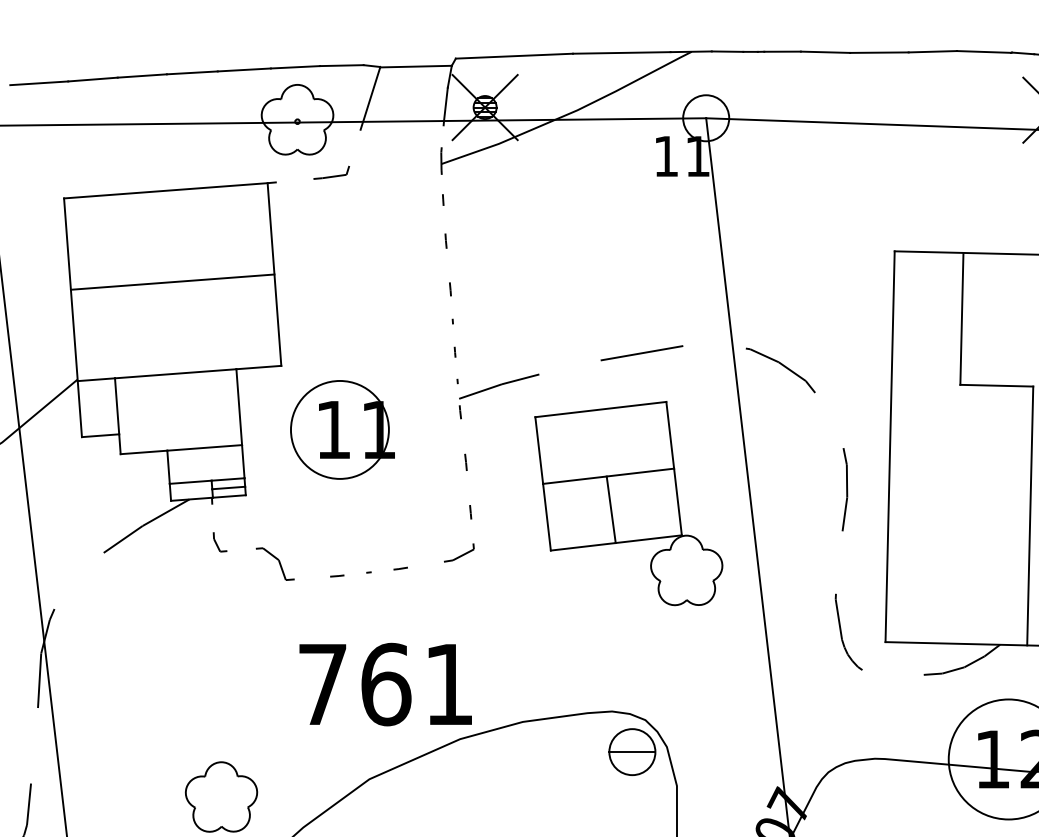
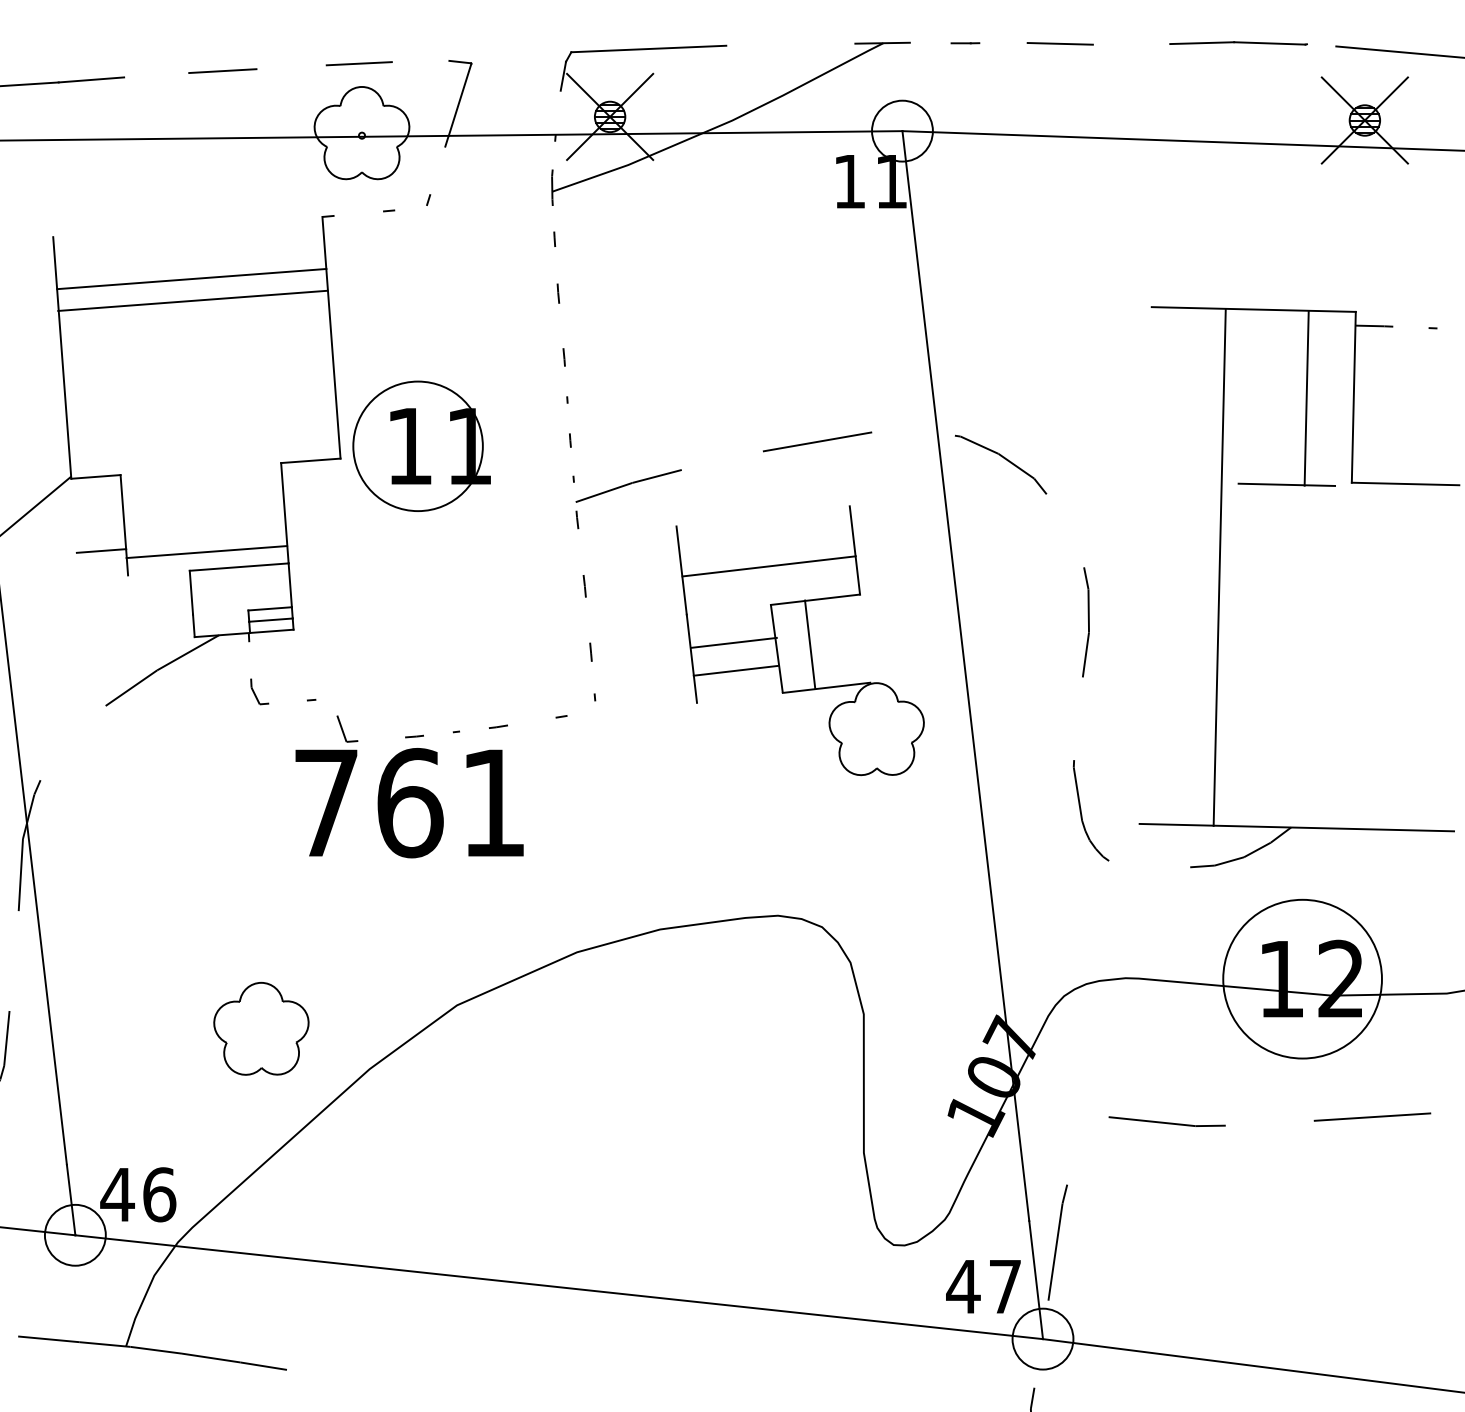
line: (727, 51) -> (930, 42), removed
line: (621, 52) -> (790, 44), removed
line: (782, 52) -> (1003, 43), removed
line: (879, 52) -> (1131, 44), removed
line: (1023, 53) -> (1321, 45), removed
line: (341, 65) -> (420, 61), removed
line: (415, 66) -> (518, 62), removed
line: (244, 70) -> (291, 67), removed
line: (142, 76) -> (156, 75), removed
line: (445, 104) -> (557, 112), removed
line: (334, 176) -> (410, 207), removed
line: (165, 190) -> (191, 278), moved
line: (172, 281) -> (192, 300), moved
line: (961, 318) -> (1306, 398), moved
line: (175, 374) -> (206, 552), moved
line: (79, 408) -> (73, 515), removed
line: (600, 409) -> (768, 566), moved
part: (342, 429) -> (421, 445), moved
line: (889, 446) -> (1219, 567), moved
line: (143, 451) -> (158, 572), removed
line: (574, 479) -> (735, 670), moved
line: (190, 482) -> (220, 612), removed
line: (678, 501) -> (810, 644), moved
line: (1030, 515) -> (1331, 656), removed
line: (582, 546) -> (733, 642), moved
line: (270, 554) -> (326, 707), removed
line: (463, 554) -> (581, 708), removed
text: (385, 684) -> (409, 803), moved
part: (632, 752) -> (804, 969), removed

